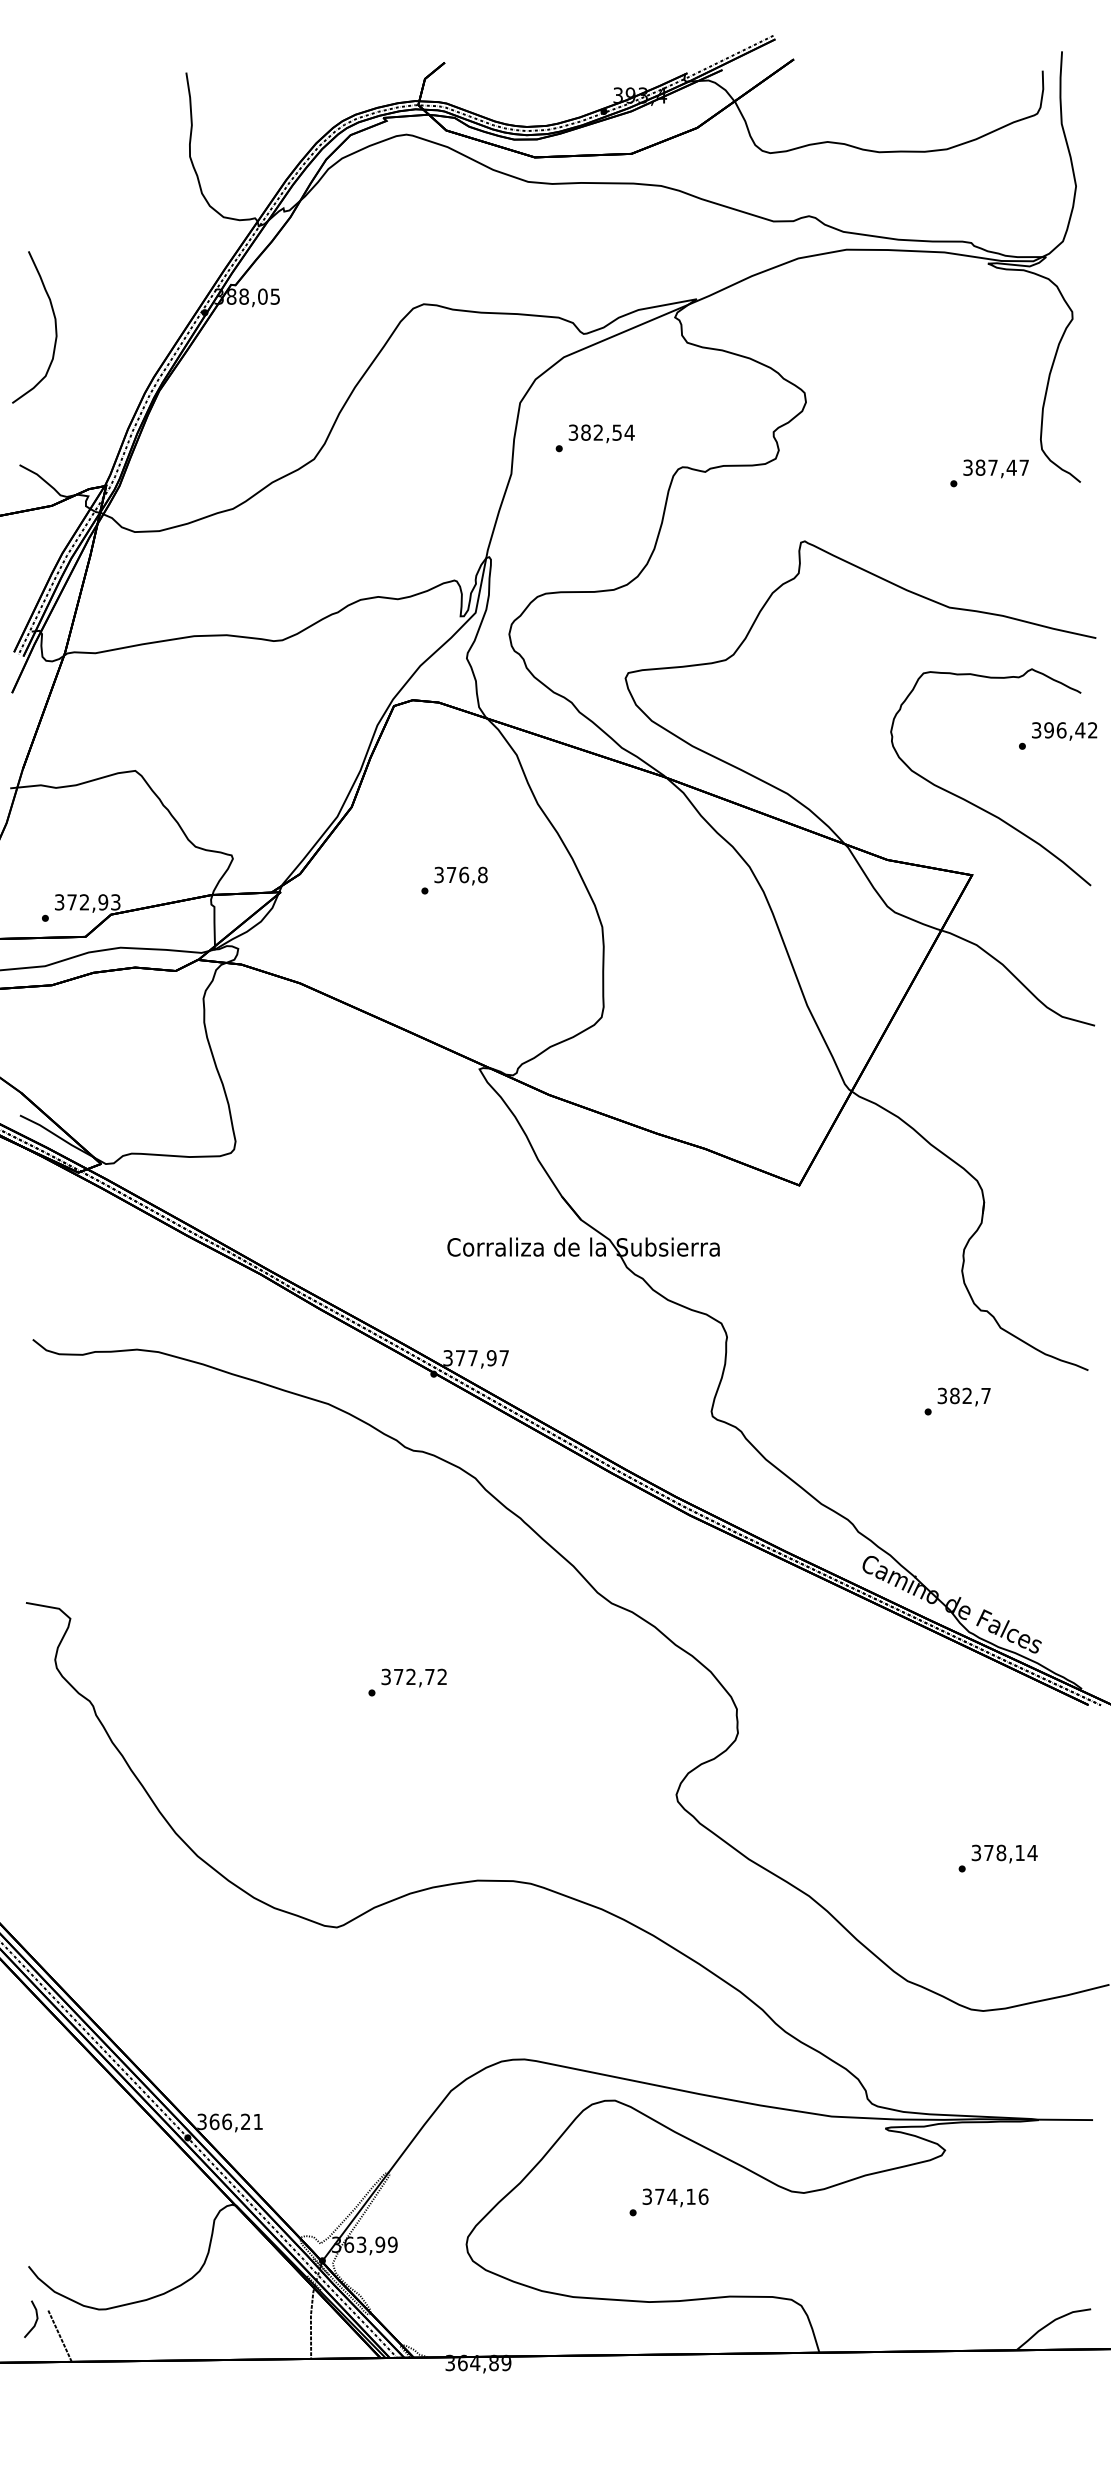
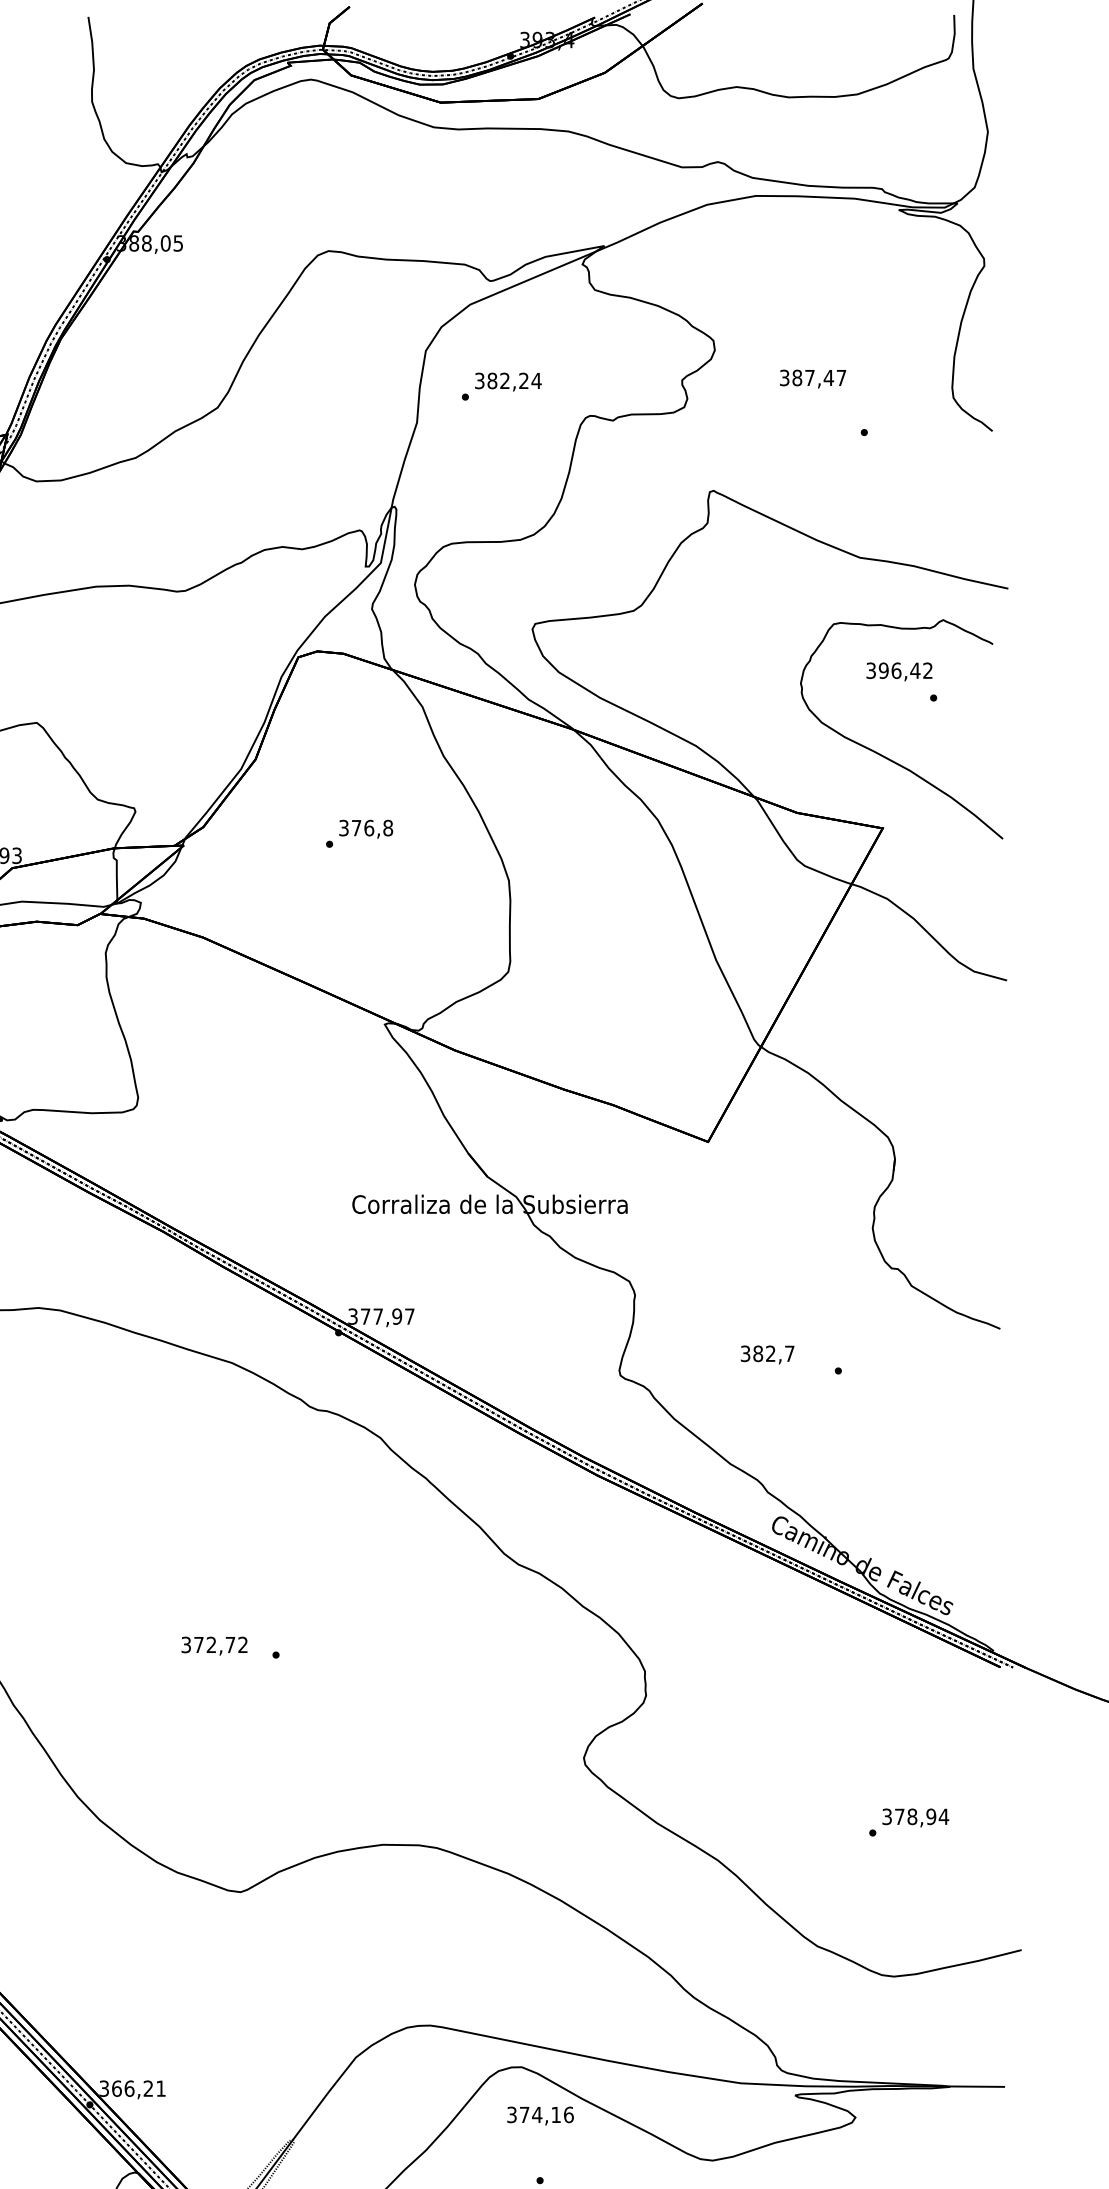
text: (616, 432) -> (523, 380), 382,54 -> 382,24
text: (995, 468) -> (812, 378), moved
text: (1064, 731) -> (899, 671), moved
text: (963, 1396) -> (766, 1354), moved
text: (413, 1677) -> (213, 1645), moved
text: (1019, 1852) -> (930, 1816), 378,14 -> 378,94
text: (675, 2197) -> (540, 2115), moved

